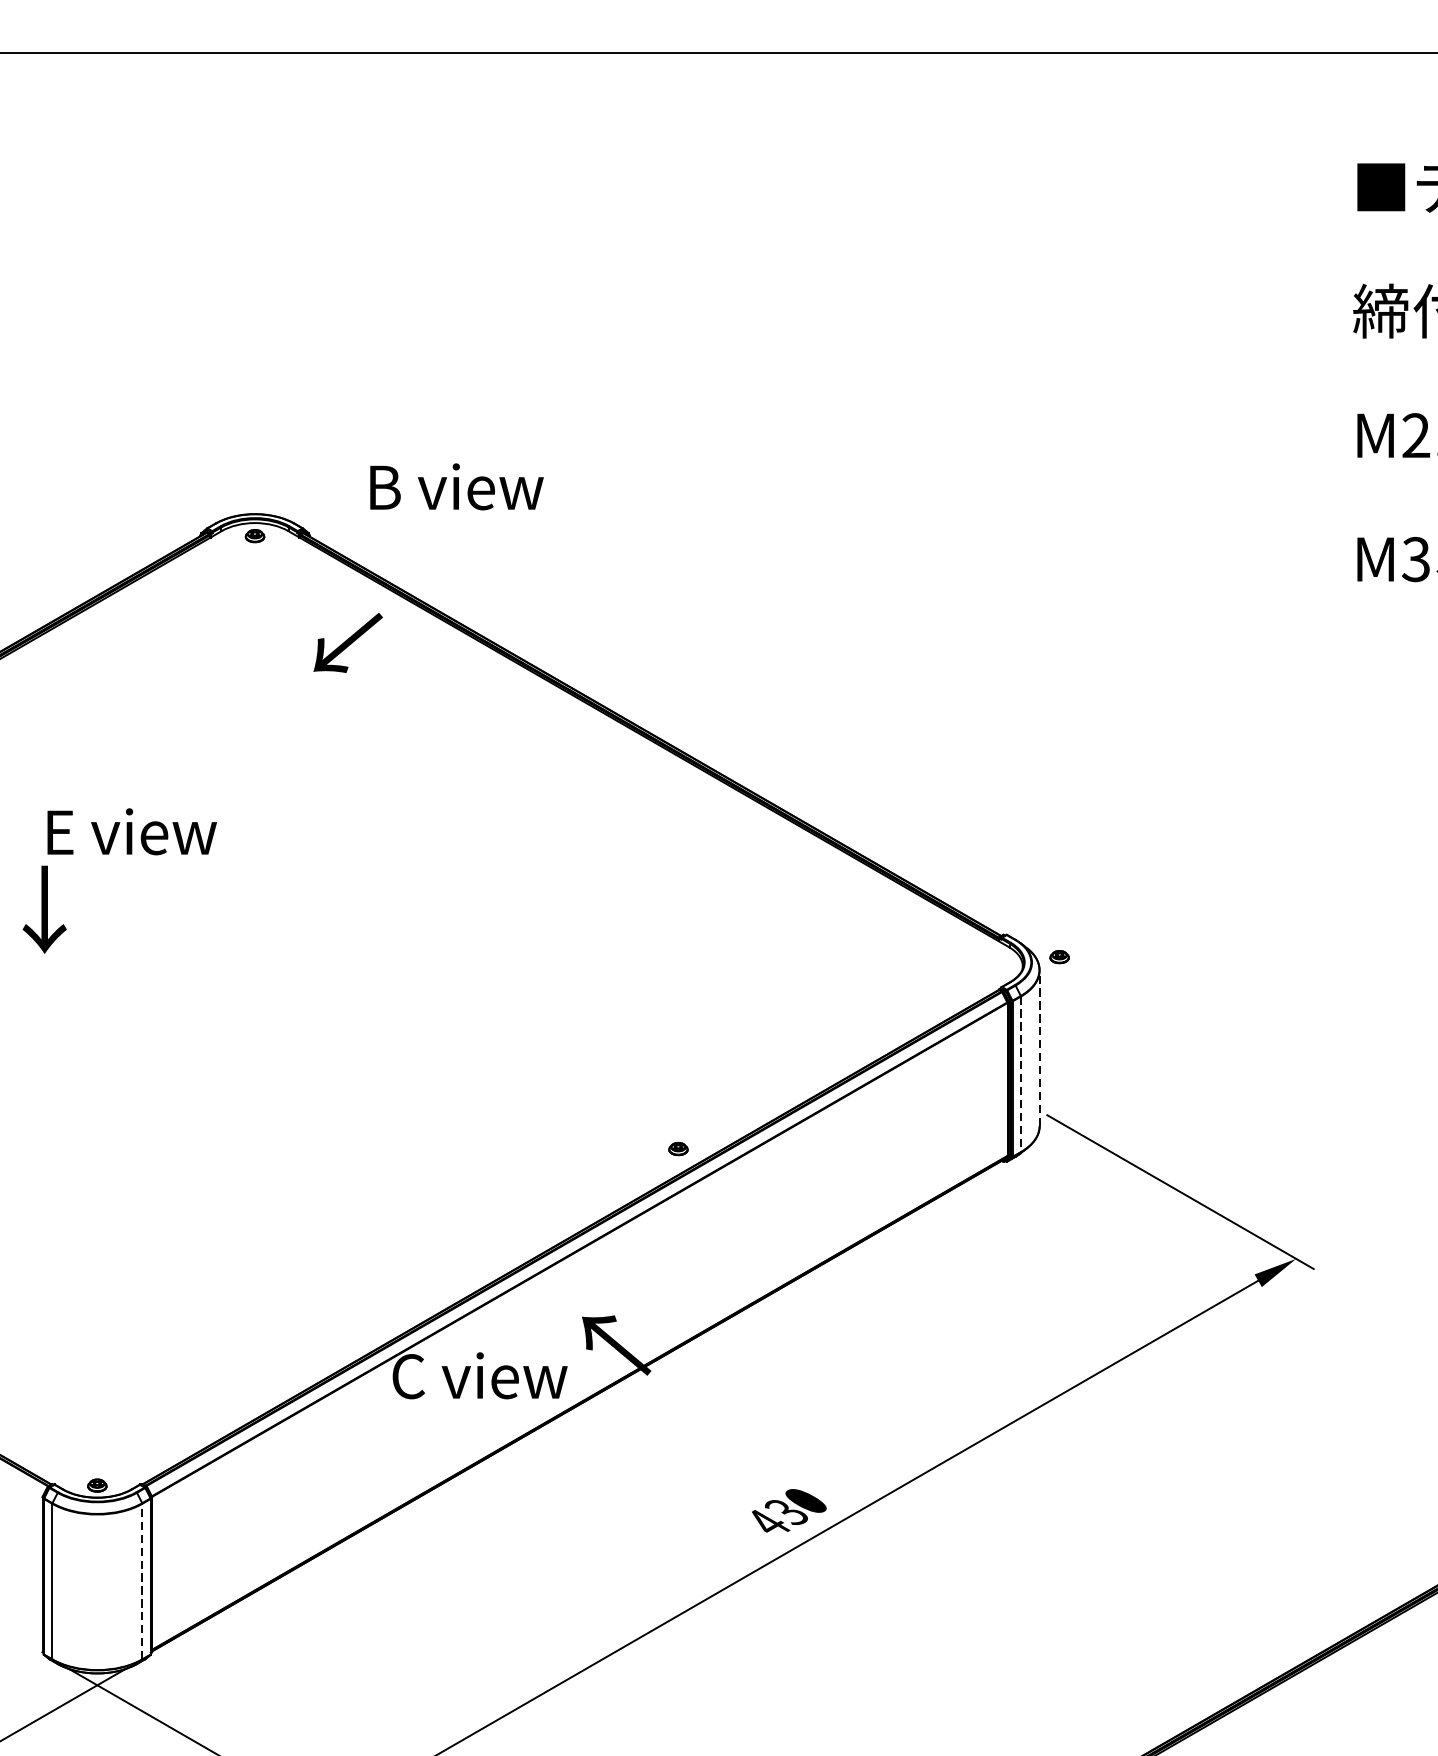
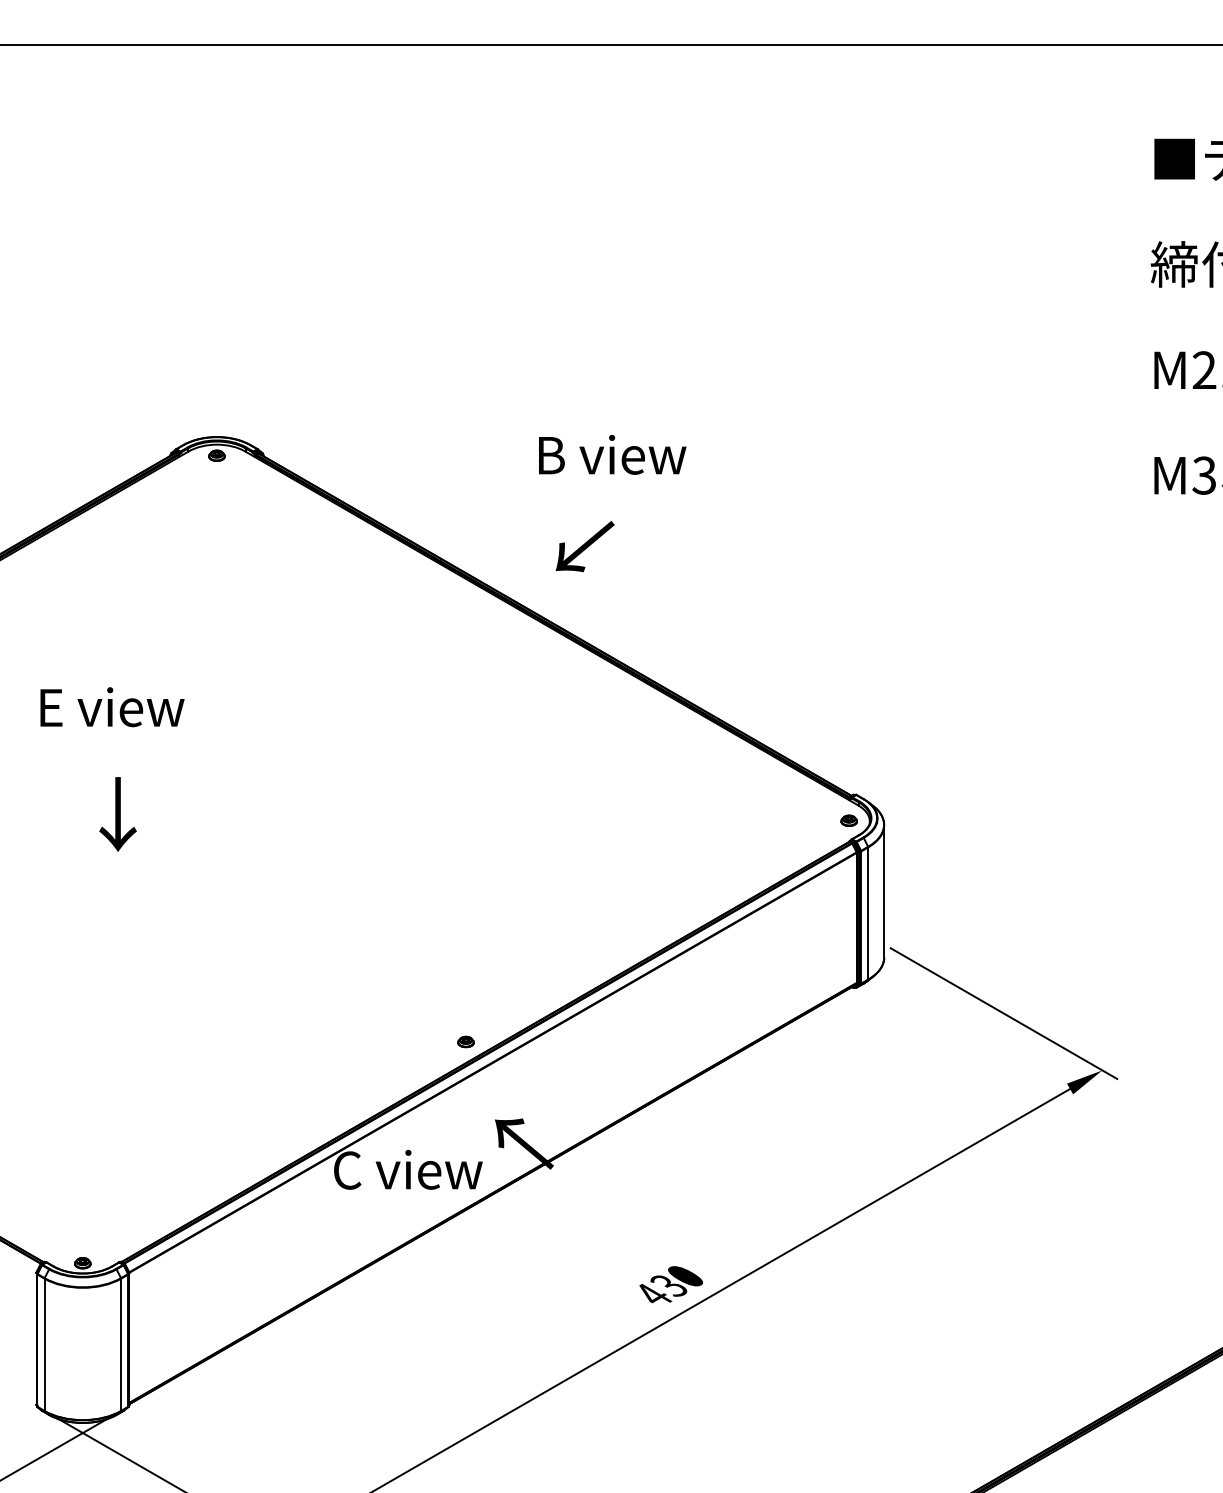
text: (456, 486) -> (612, 454), moved
text: (347, 642) -> (584, 546), moved
text: (44, 909) -> (117, 814), moved
part: (1058, 956) -> (848, 820), moved
line: (1040, 1047) -> (884, 890), dashed -> solid
line: (1021, 1074) -> (868, 913), dashed -> solid
part: (677, 1148) -> (465, 1041), moved
line: (142, 1581) -> (121, 1344), dashed -> solid

